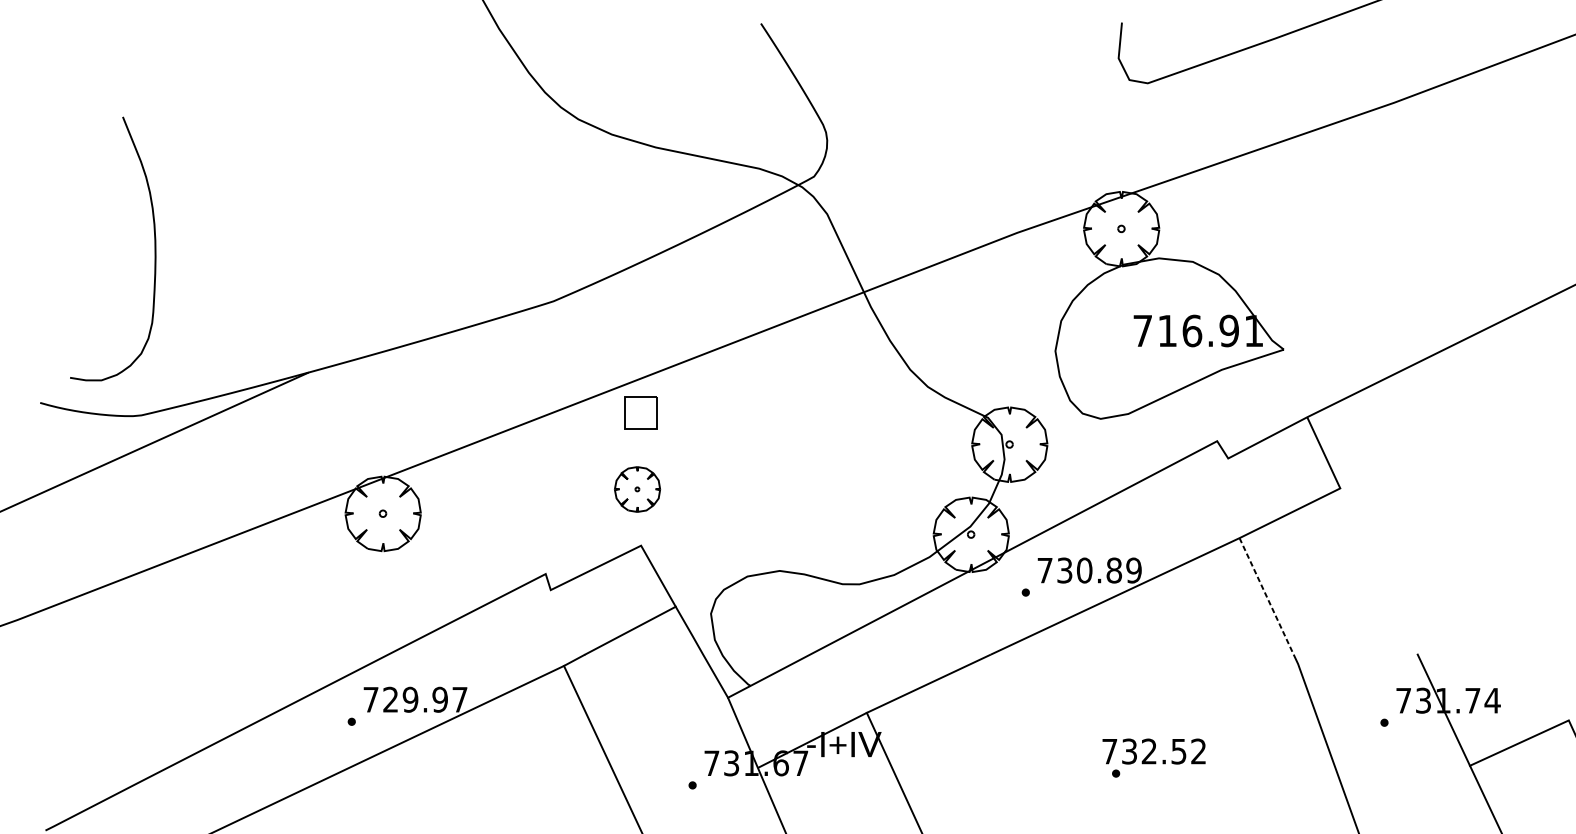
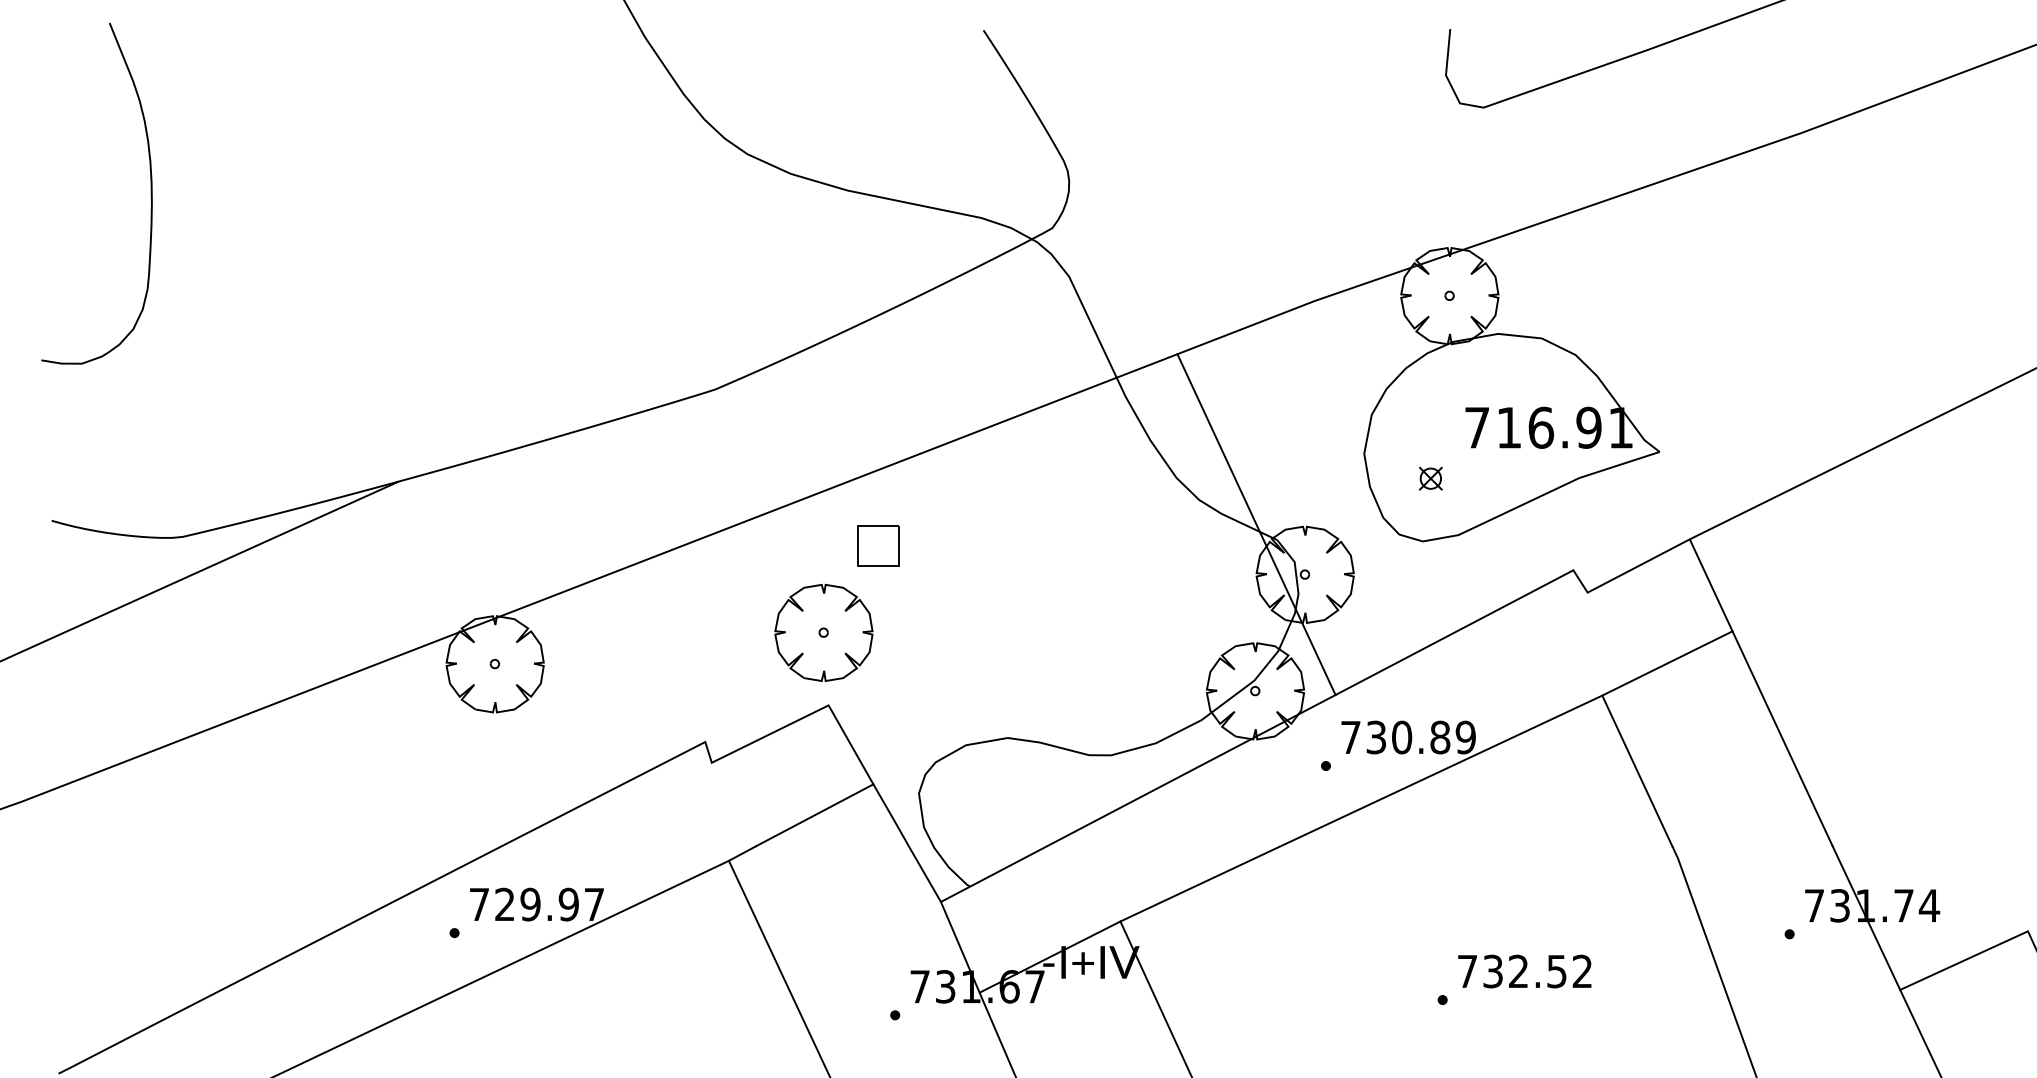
curve: (154, 248) -> (150, 193), moved
part: (1106, 370) -> (1430, 478), added
line: (972, 405) -> (1256, 524), added
part: (641, 412) -> (878, 545), moved
part: (637, 489) -> (823, 632), size x1.67
line: (1378, 571) -> (1782, 738), added
line: (1266, 596) -> (1637, 771), dashed -> solid
text: (1153, 751) -> (1524, 971), moved

